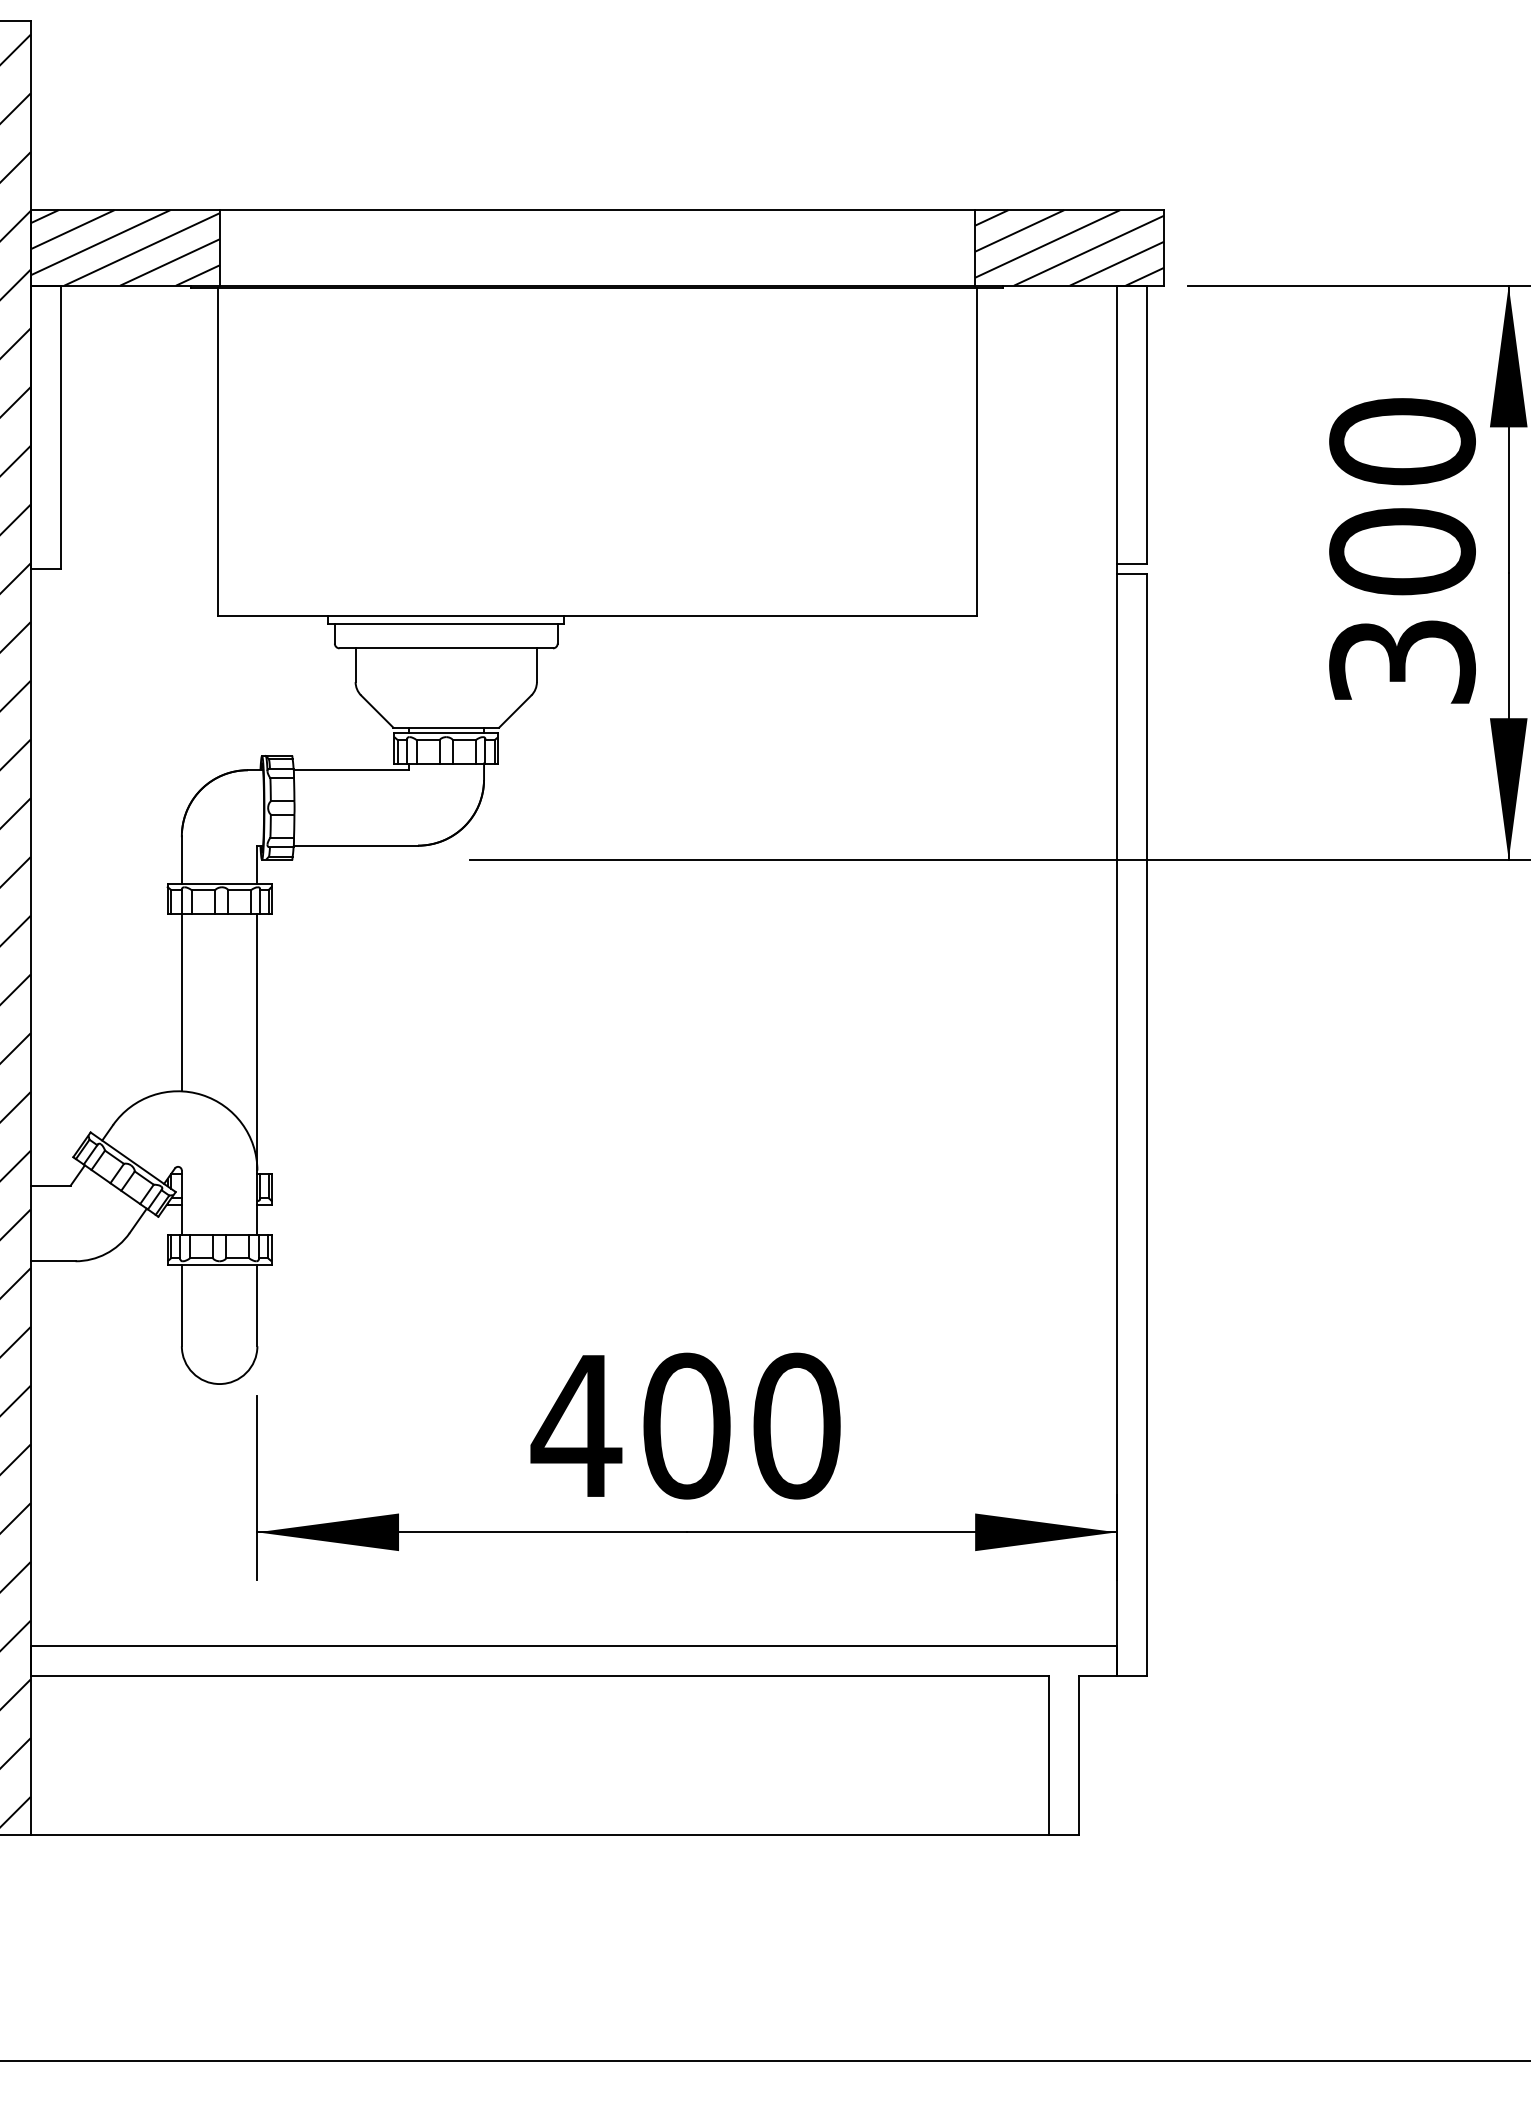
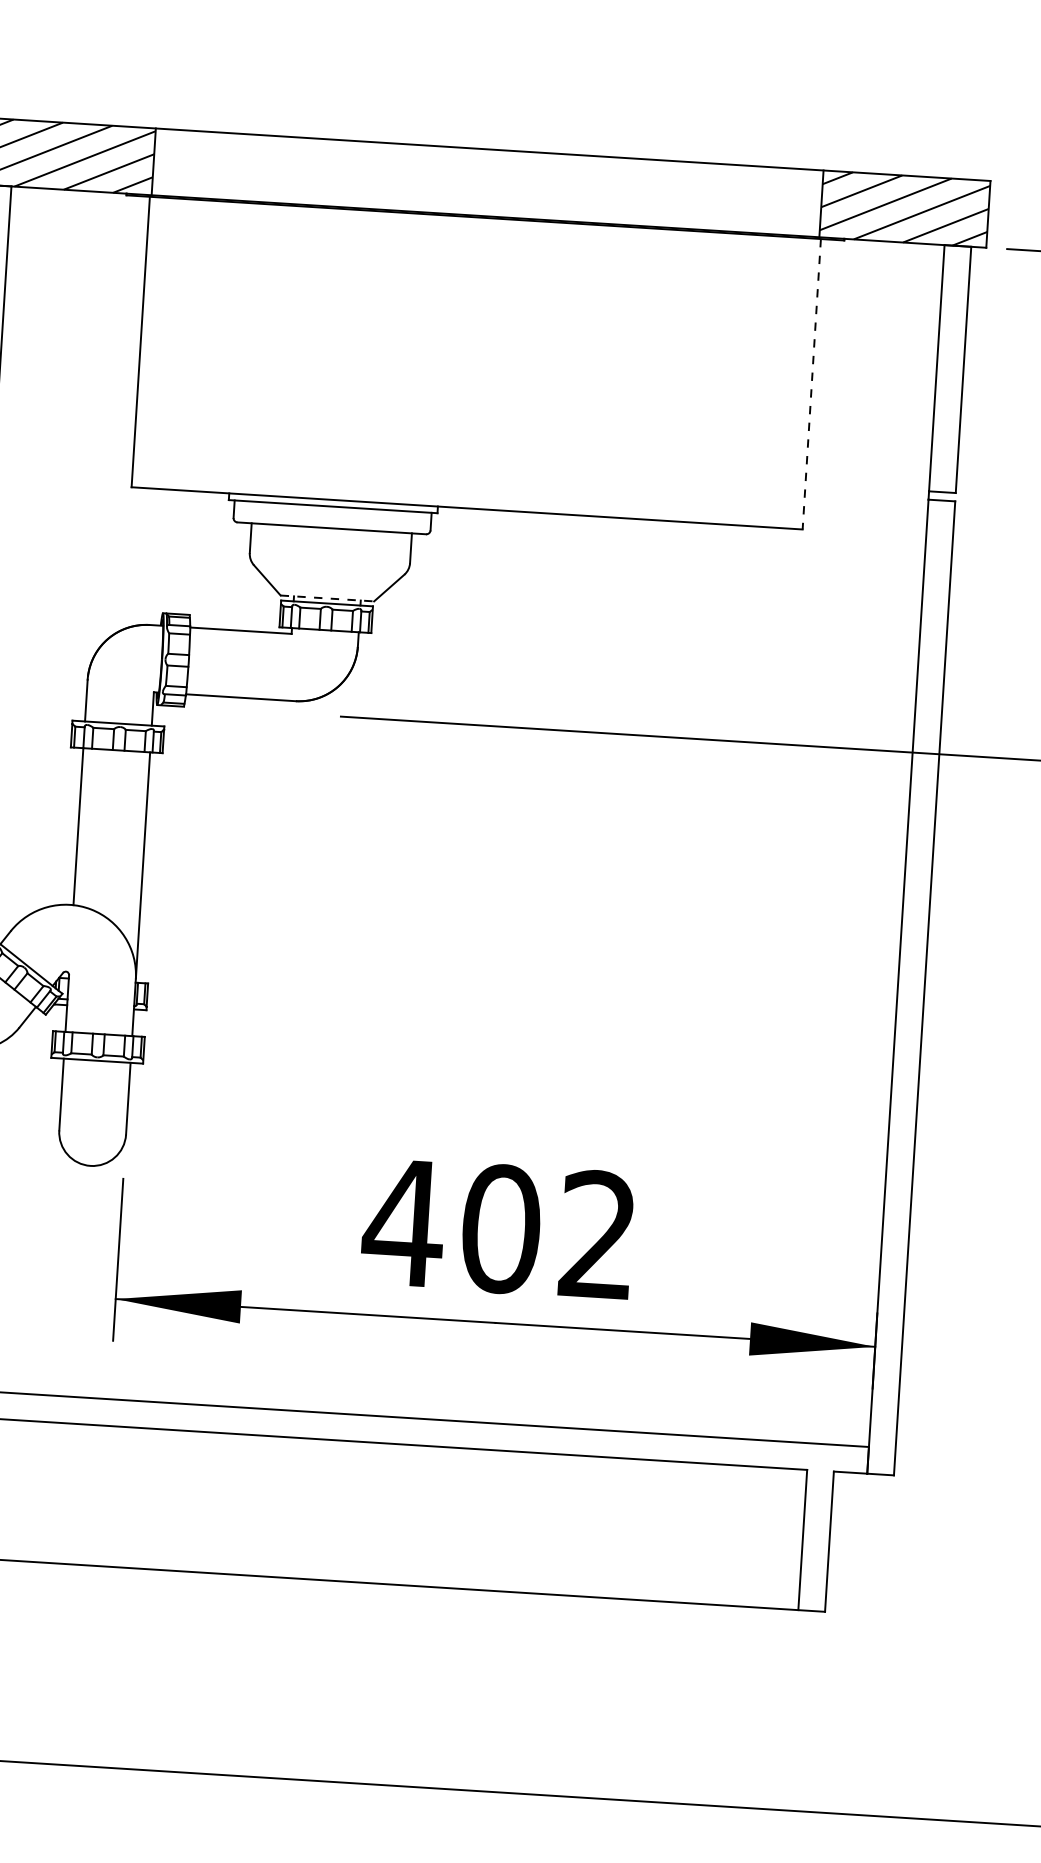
line: (977, 452) -> (812, 384), solid -> dashed
line: (446, 727) -> (327, 598), solid -> dashed
text: (796, 1425) -> (598, 1234), 400 -> 402

